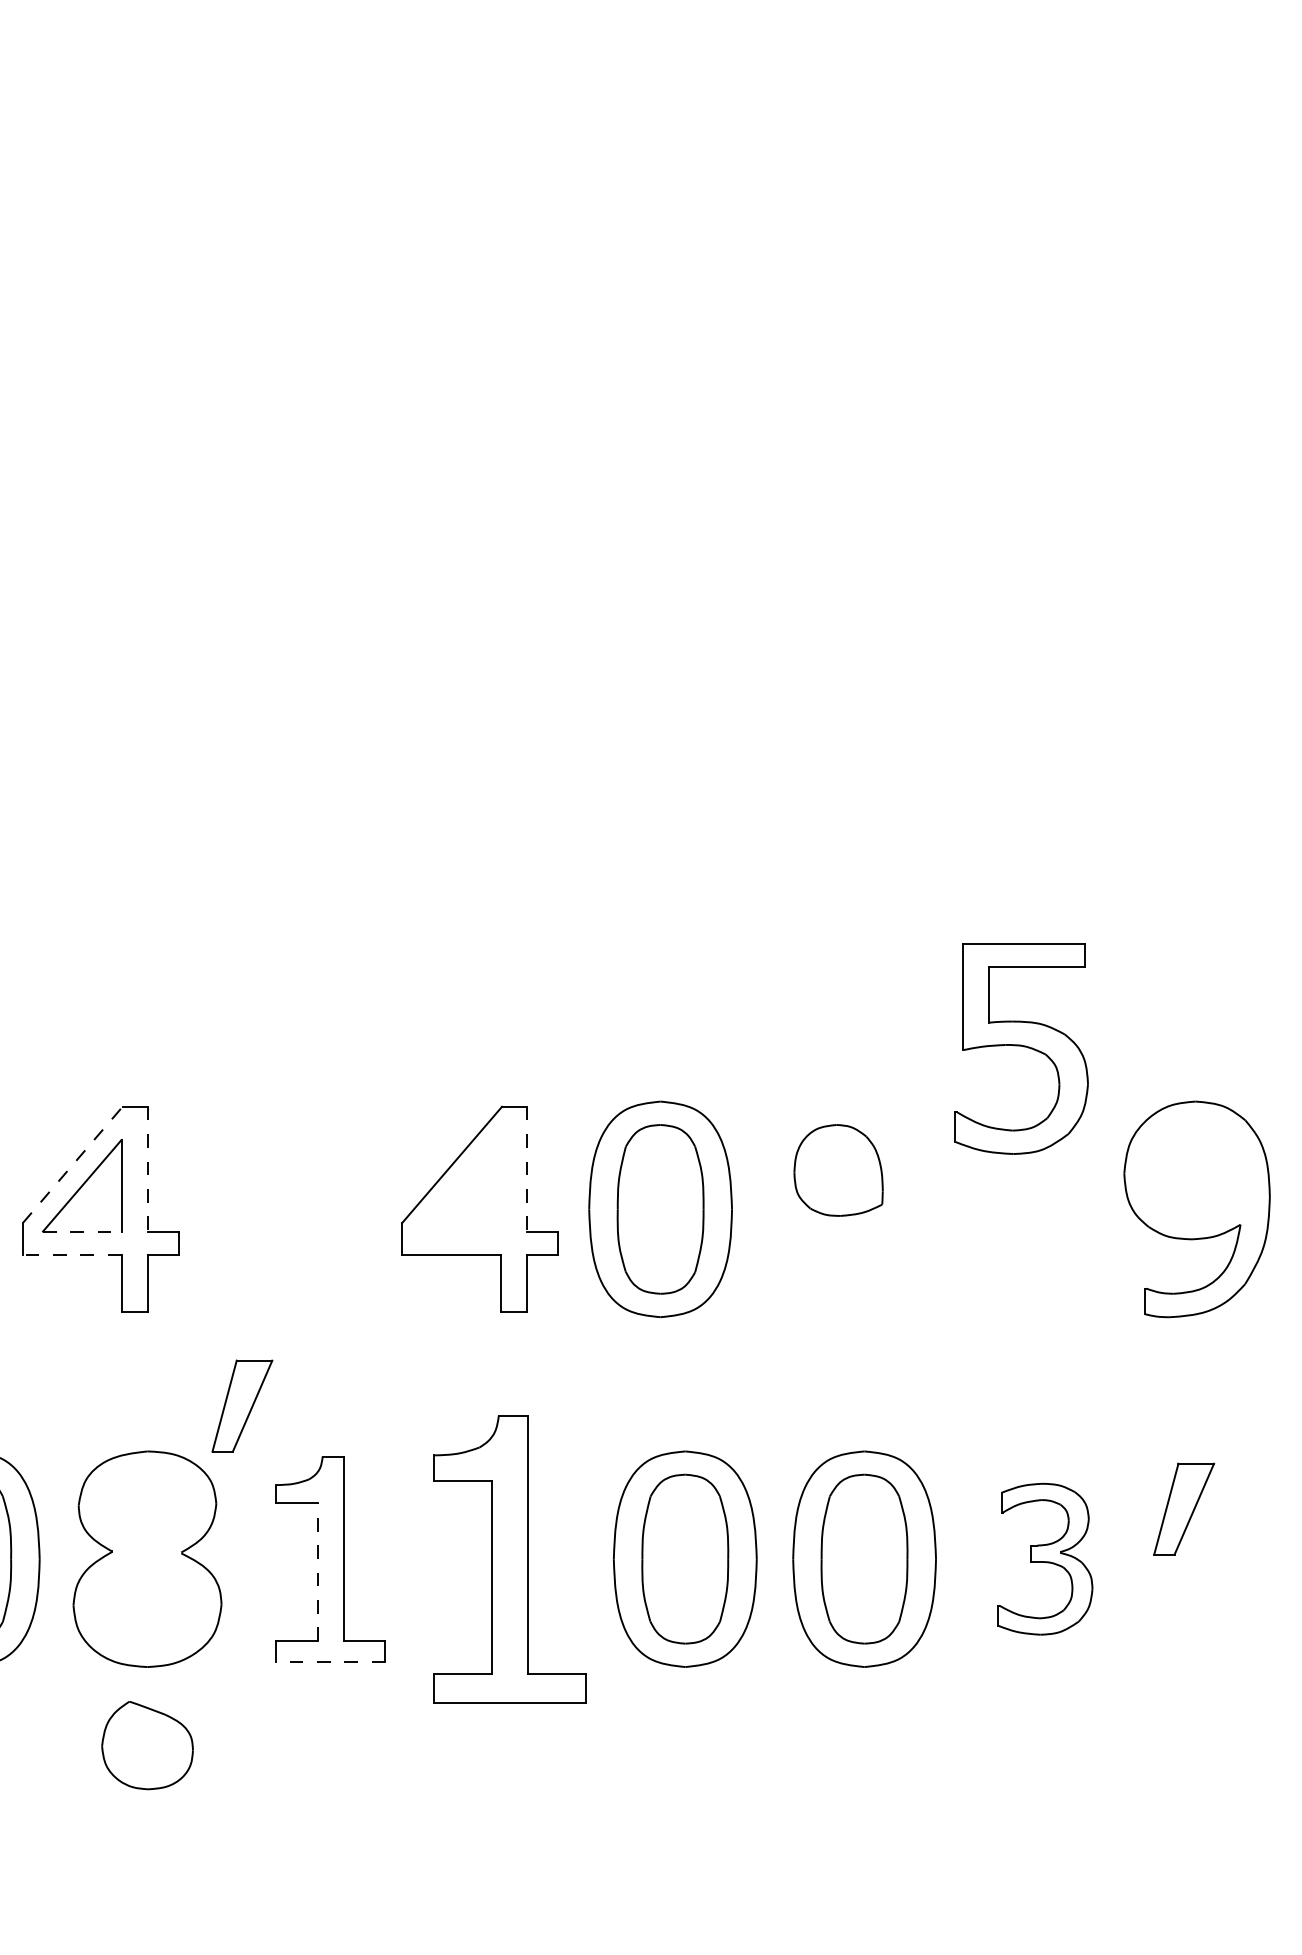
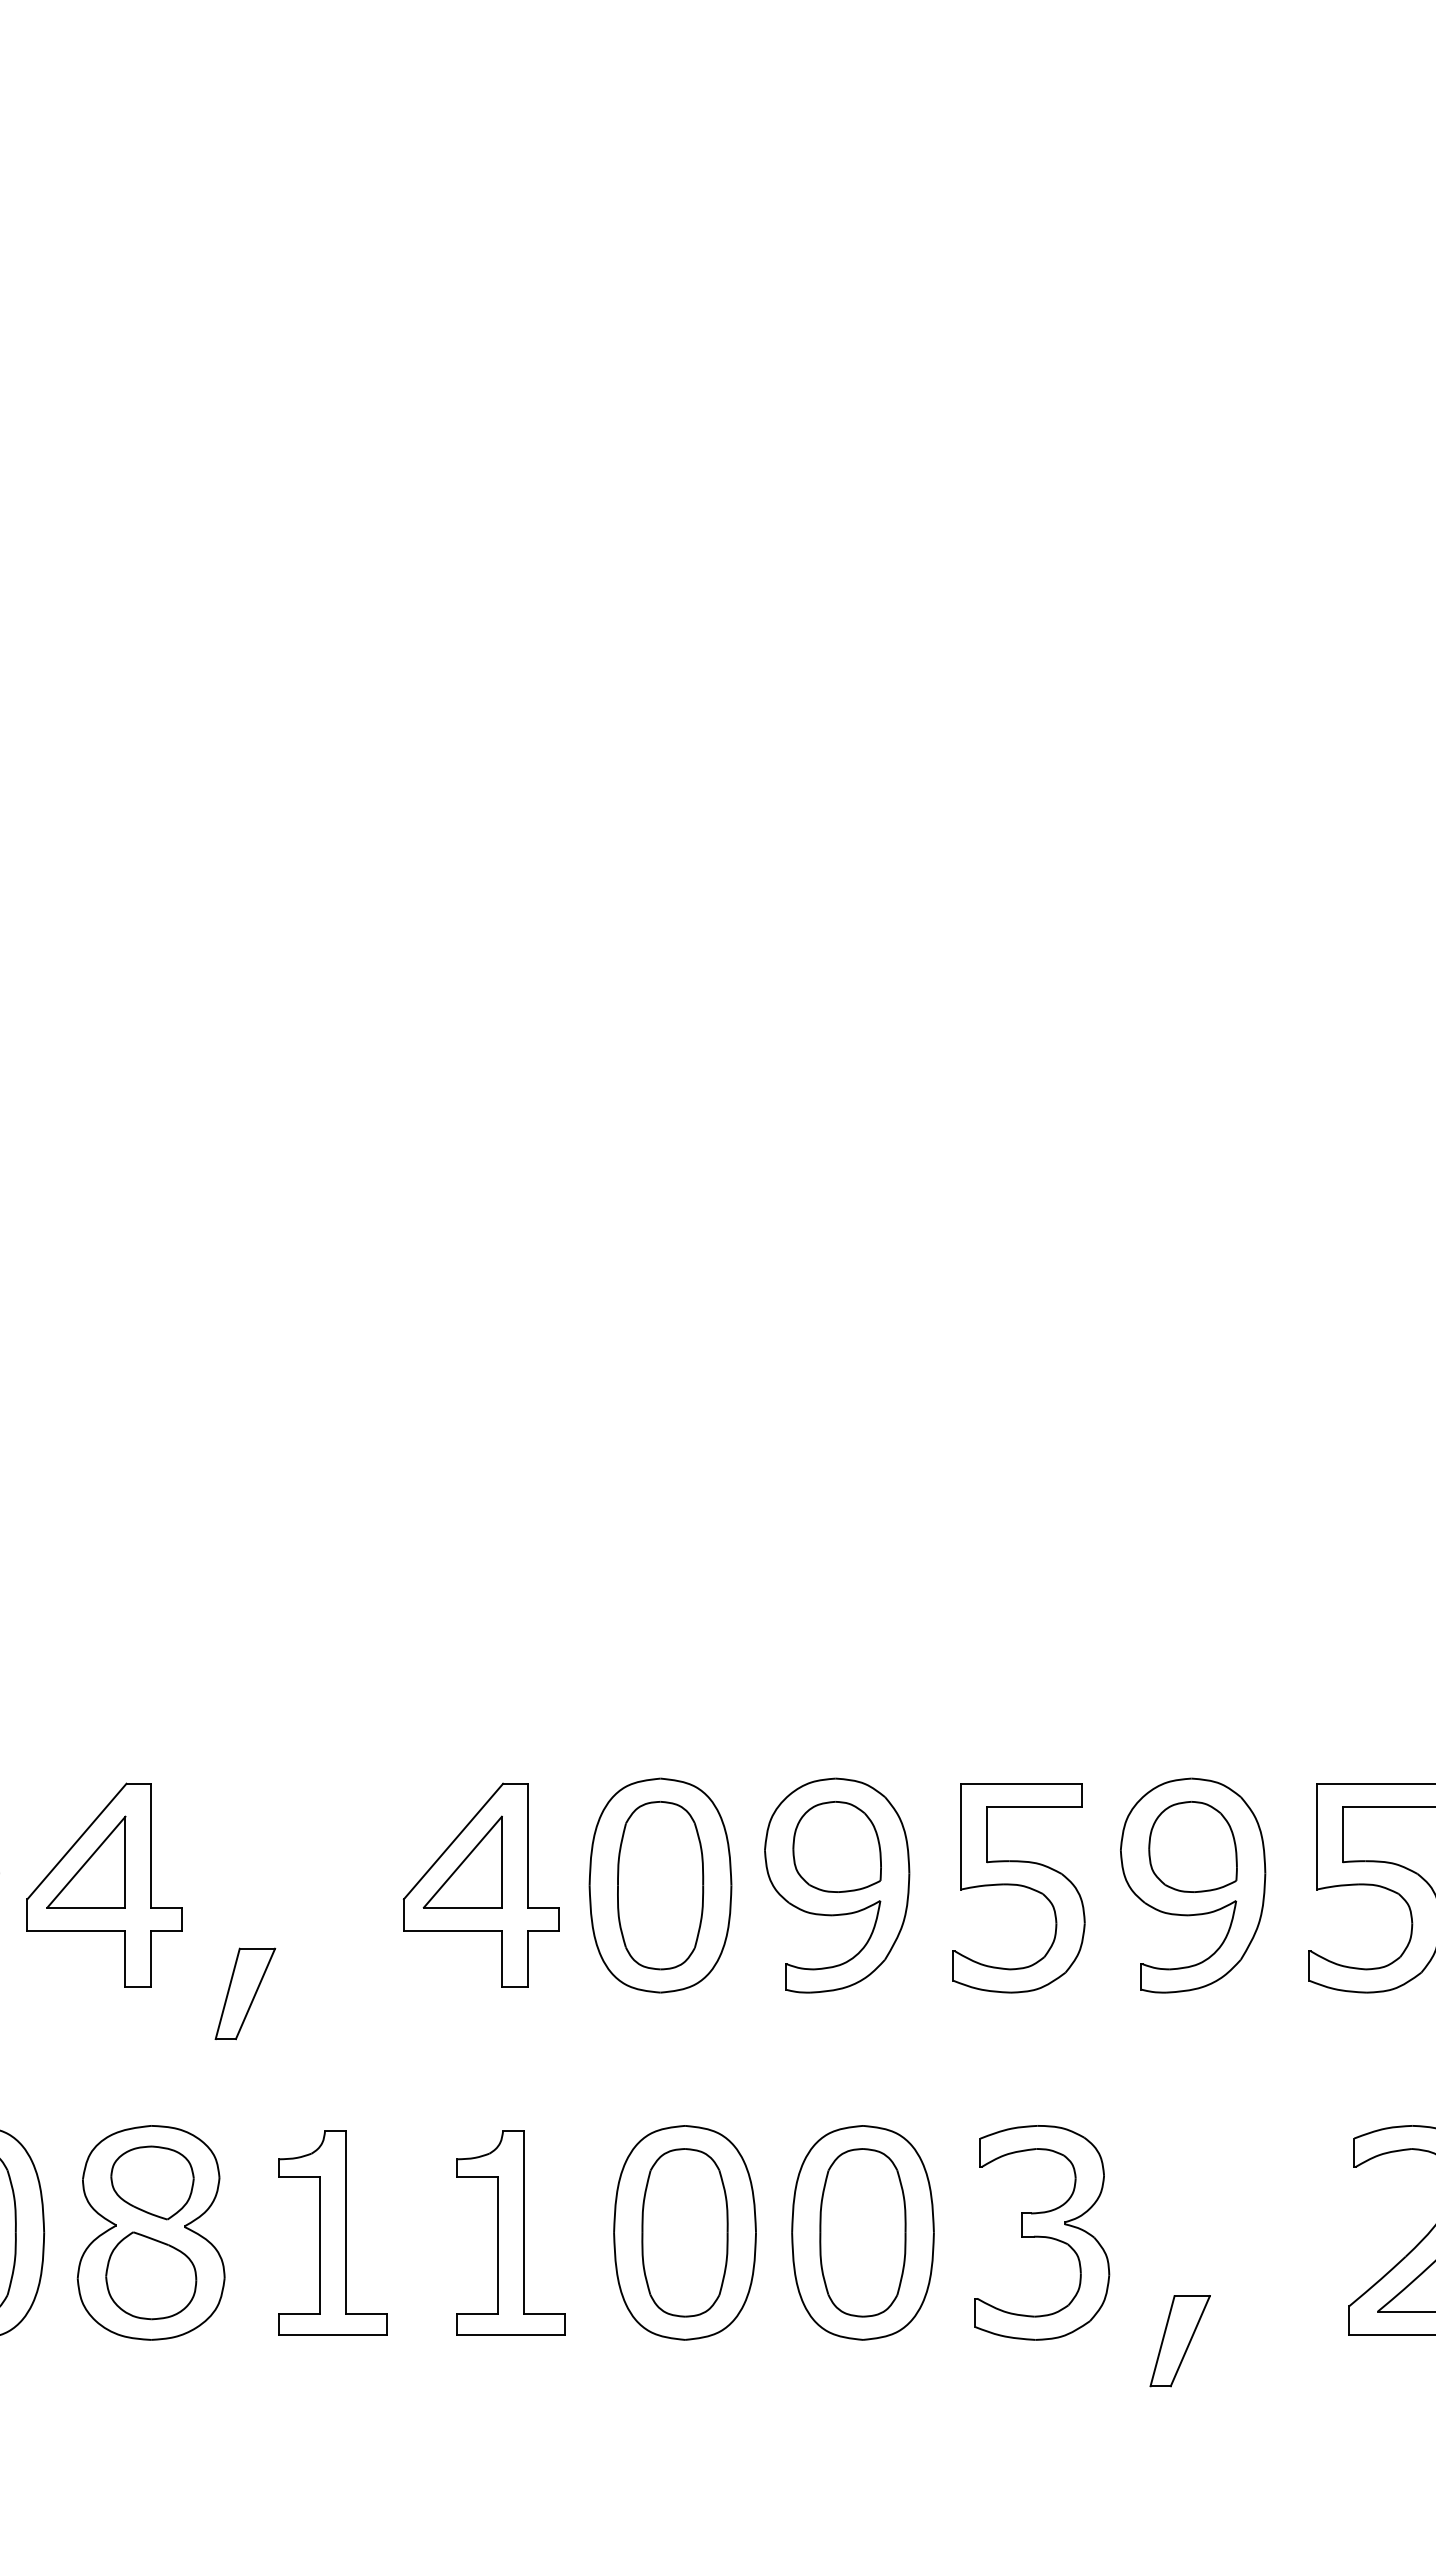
part: (1021, 1049) -> (1018, 1888), moved
line: (73, 1164) -> (77, 1841), dashed -> solid
line: (147, 1168) -> (151, 1845), dashed -> solid
line: (526, 1168) -> (527, 1845), dashed -> solid
part: (1196, 1169) -> (1192, 1846), added
part: (461, 1185) -> (462, 1861), added
part: (838, 1209) -> (837, 1885), added
line: (82, 1231) -> (86, 1907), dashed -> solid
line: (72, 1254) -> (76, 1930), dashed -> solid
part: (242, 1405) -> (245, 1993), moved
part: (148, 1508) -> (152, 2182), added
part: (1183, 1509) -> (1179, 2341), moved
part: (509, 1558) -> (510, 2232), size x0.71
part: (1045, 1558) -> (1042, 2232), size x1.43
line: (318, 1571) -> (320, 2245), dashed -> solid
line: (330, 1661) -> (332, 2334), dashed -> solid
part: (147, 1745) -> (151, 2275), moved

